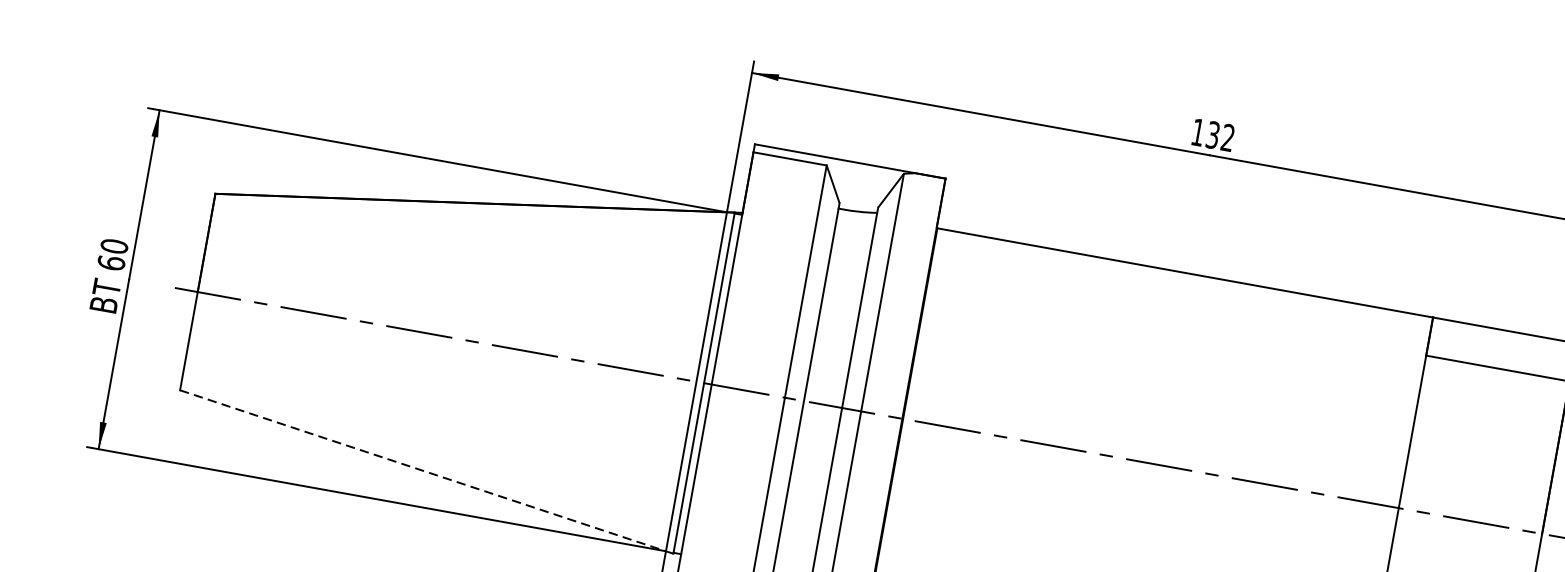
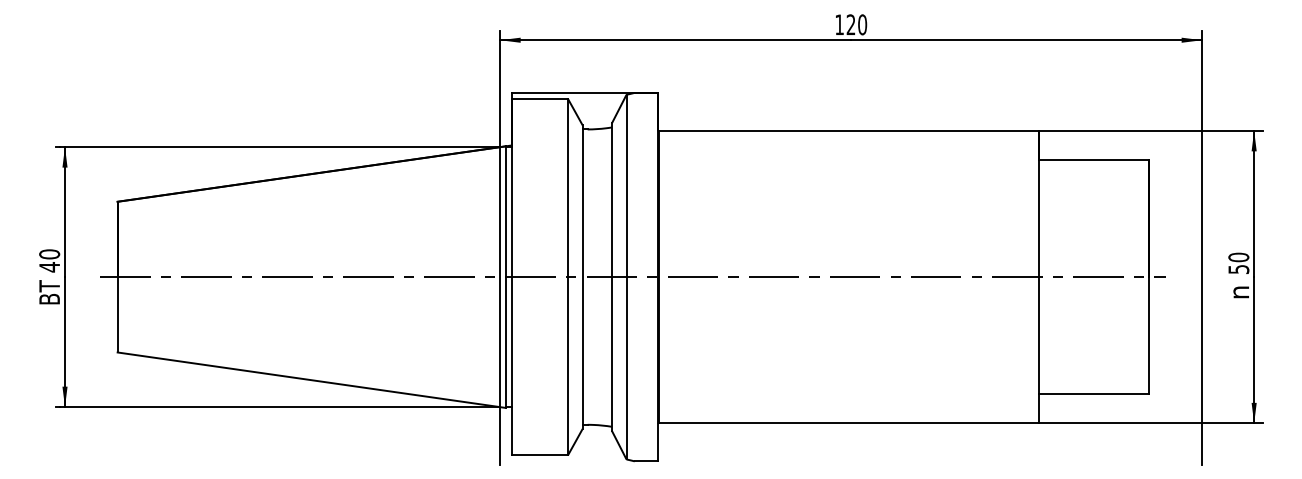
text: (1220, 136) -> (856, 24), 132 -> 120
text: (111, 263) -> (49, 267), 60 -> 40
line: (427, 472) -> (312, 380), dashed -> solid

